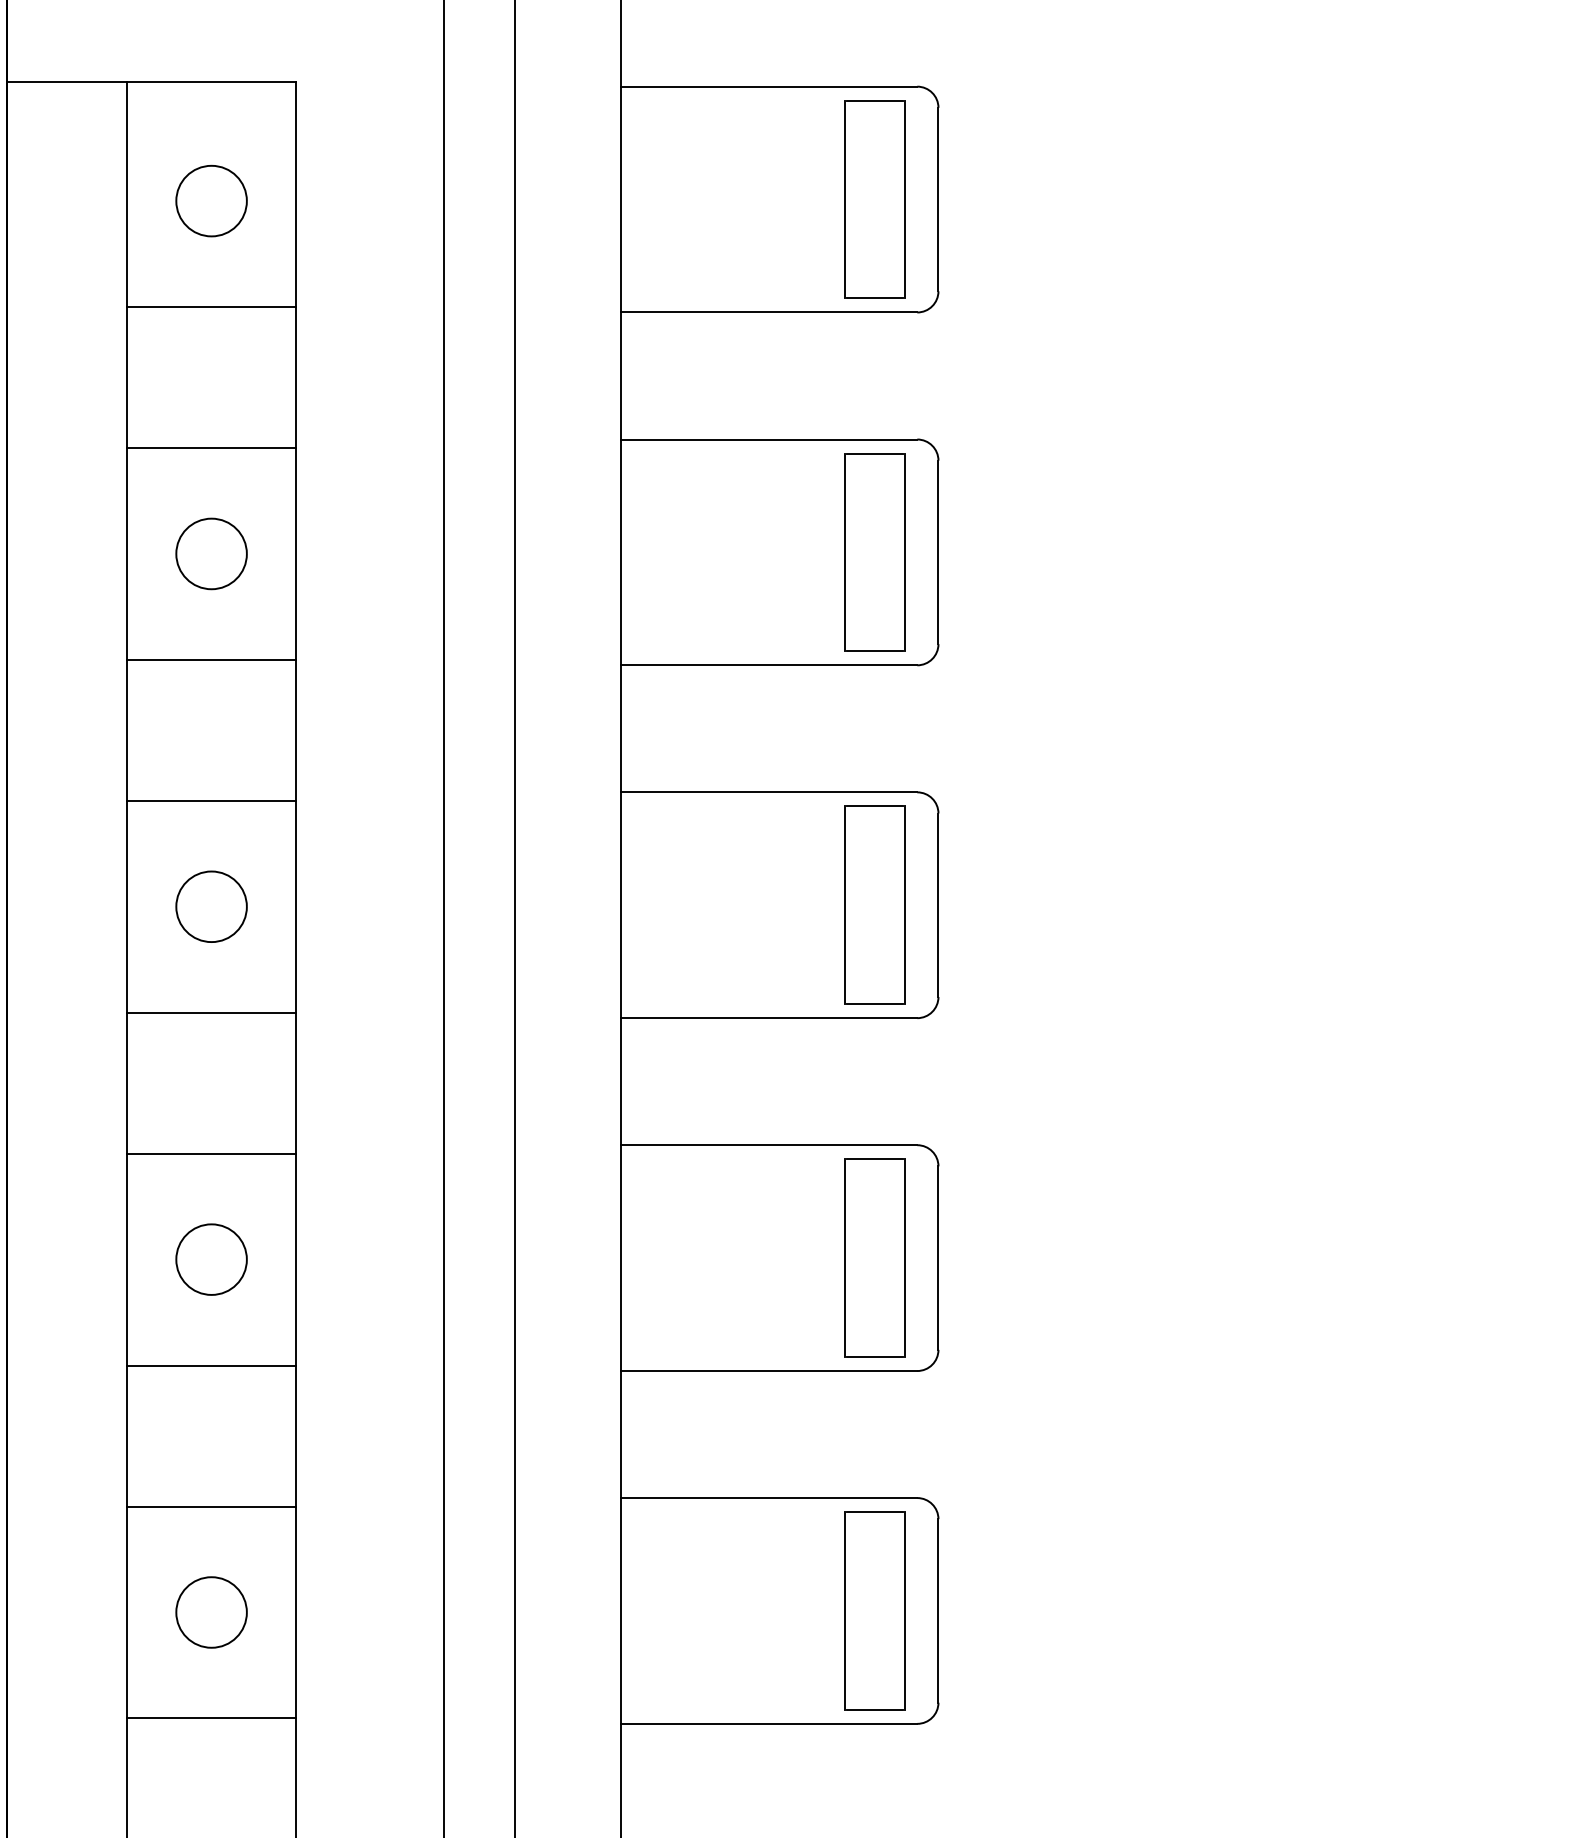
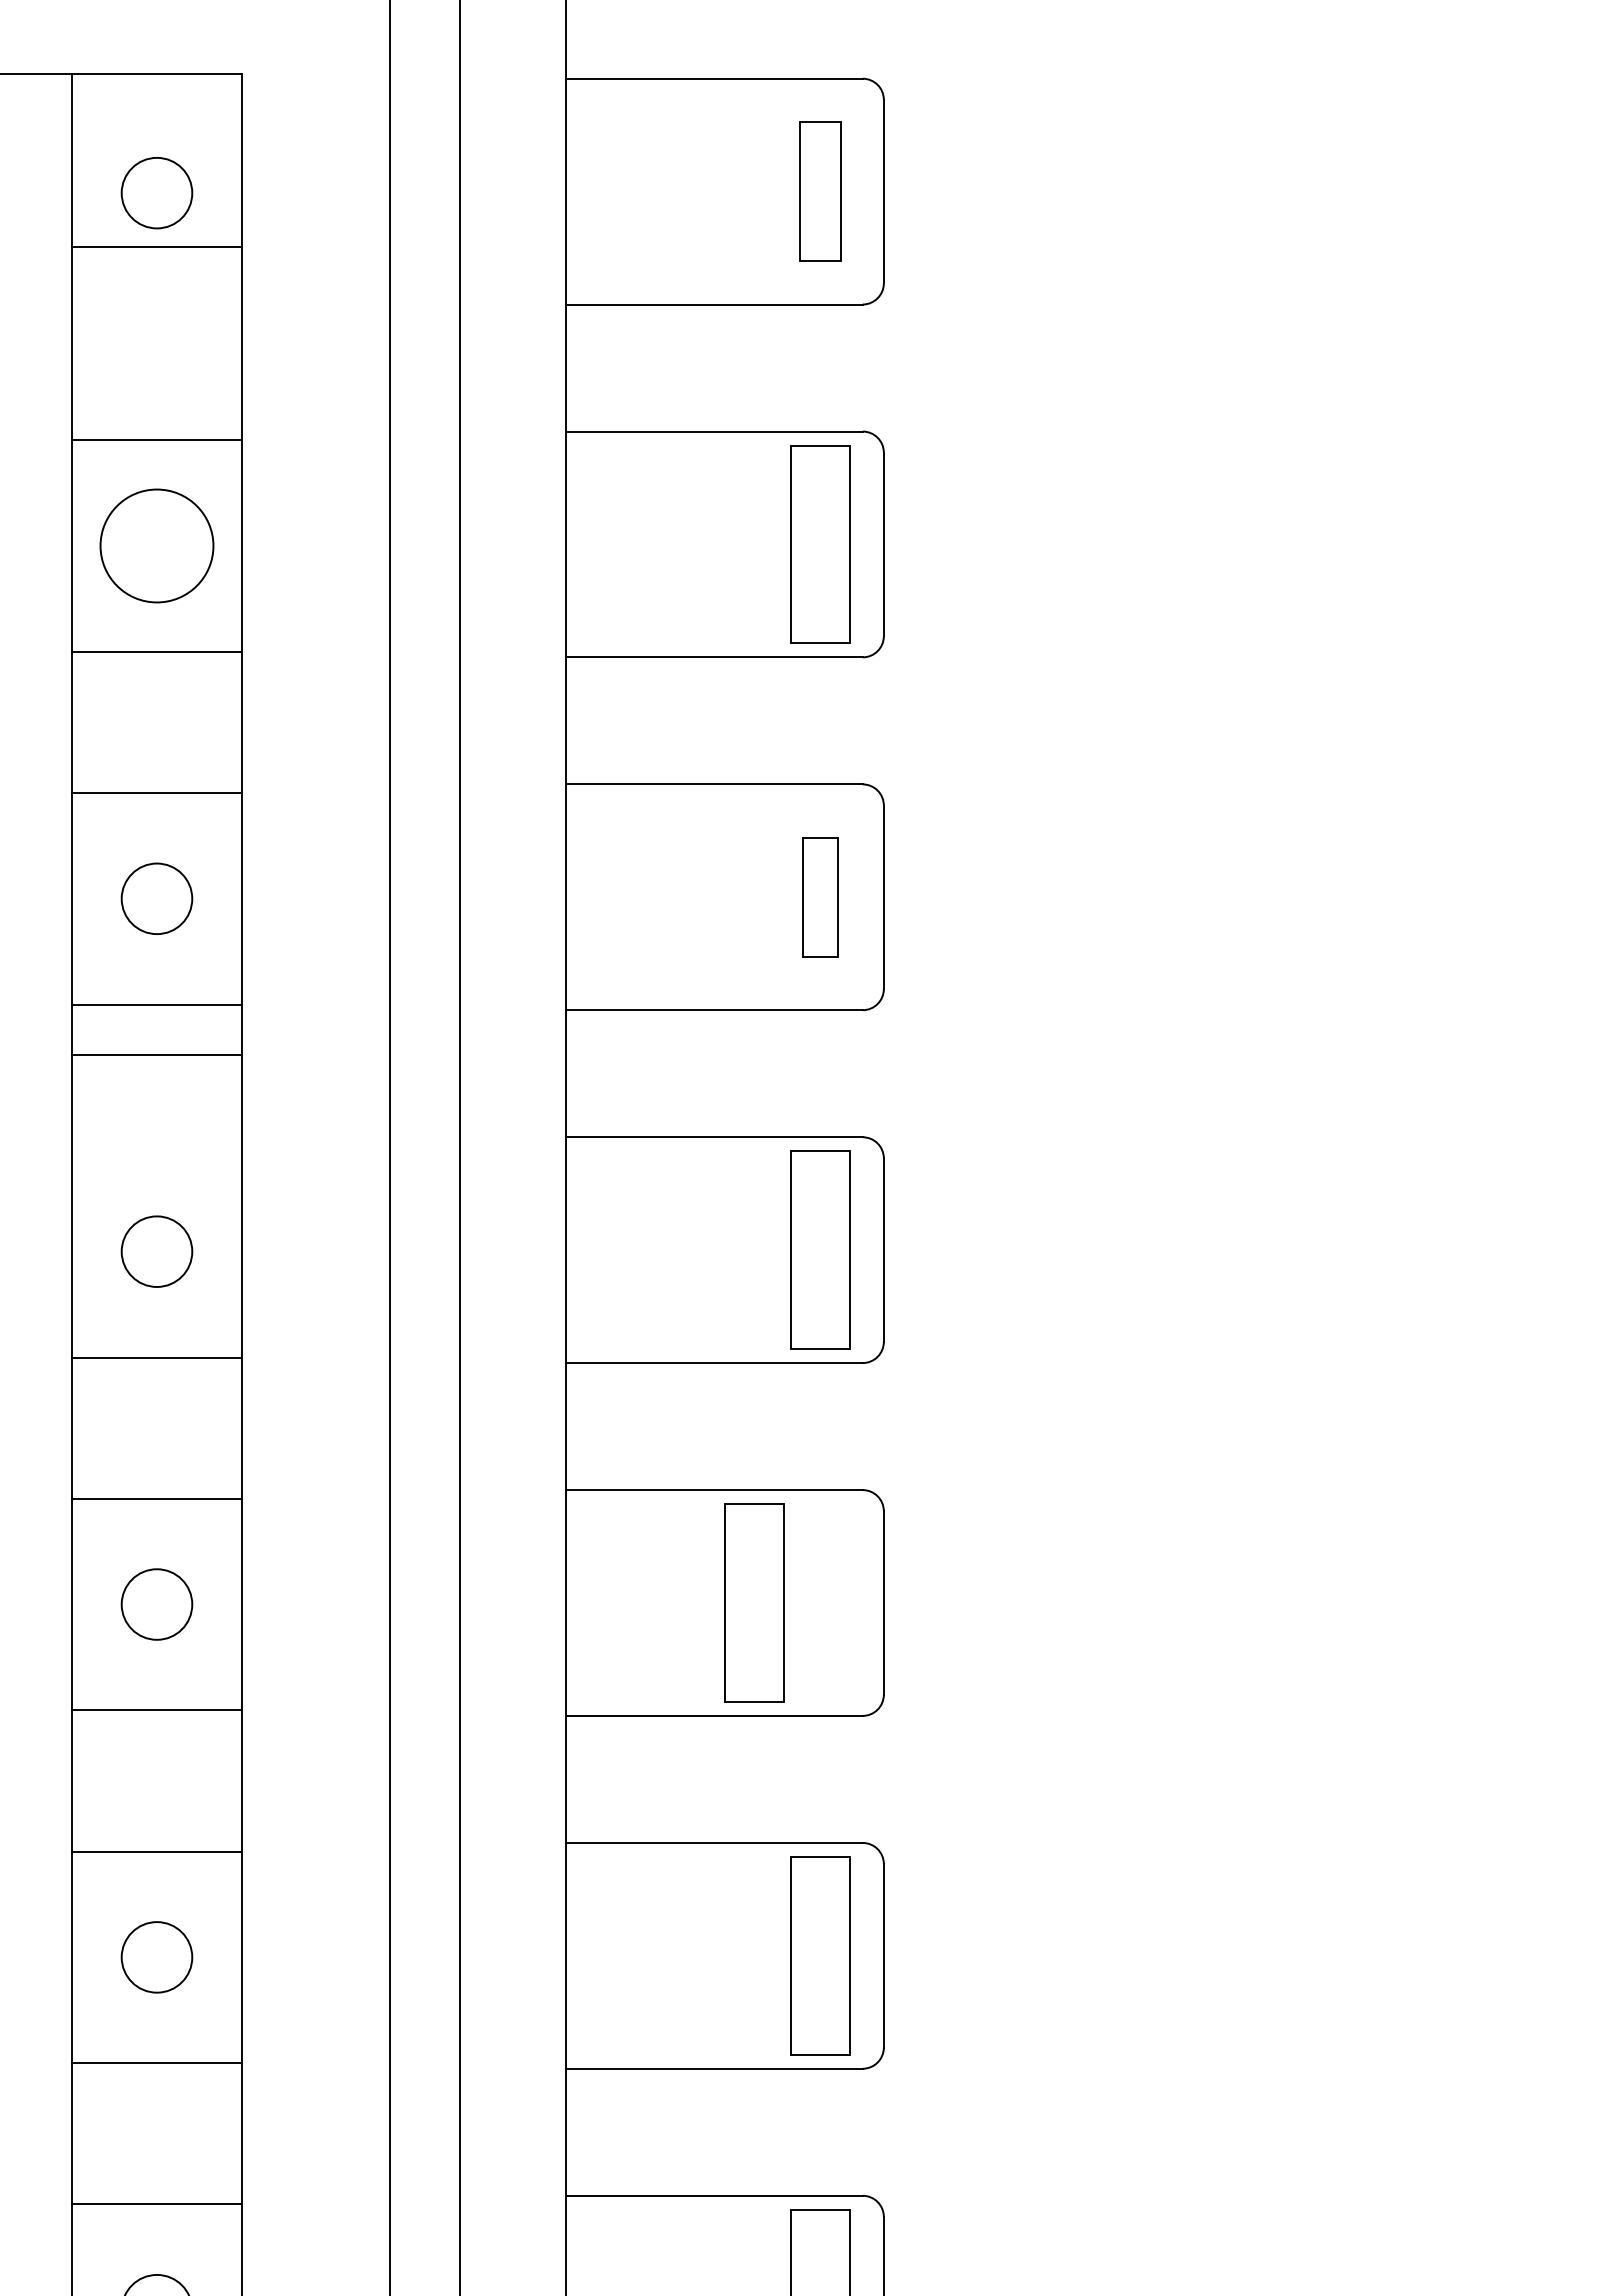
part: (875, 199) -> (820, 191), size x0.7
line: (211, 307) -> (156, 247), moved
circle: (211, 553) -> (156, 545), size x1.6
part: (875, 905) -> (820, 897), size x0.6
line: (211, 1153) -> (156, 1054), moved
part: (875, 1610) -> (754, 1602), moved

